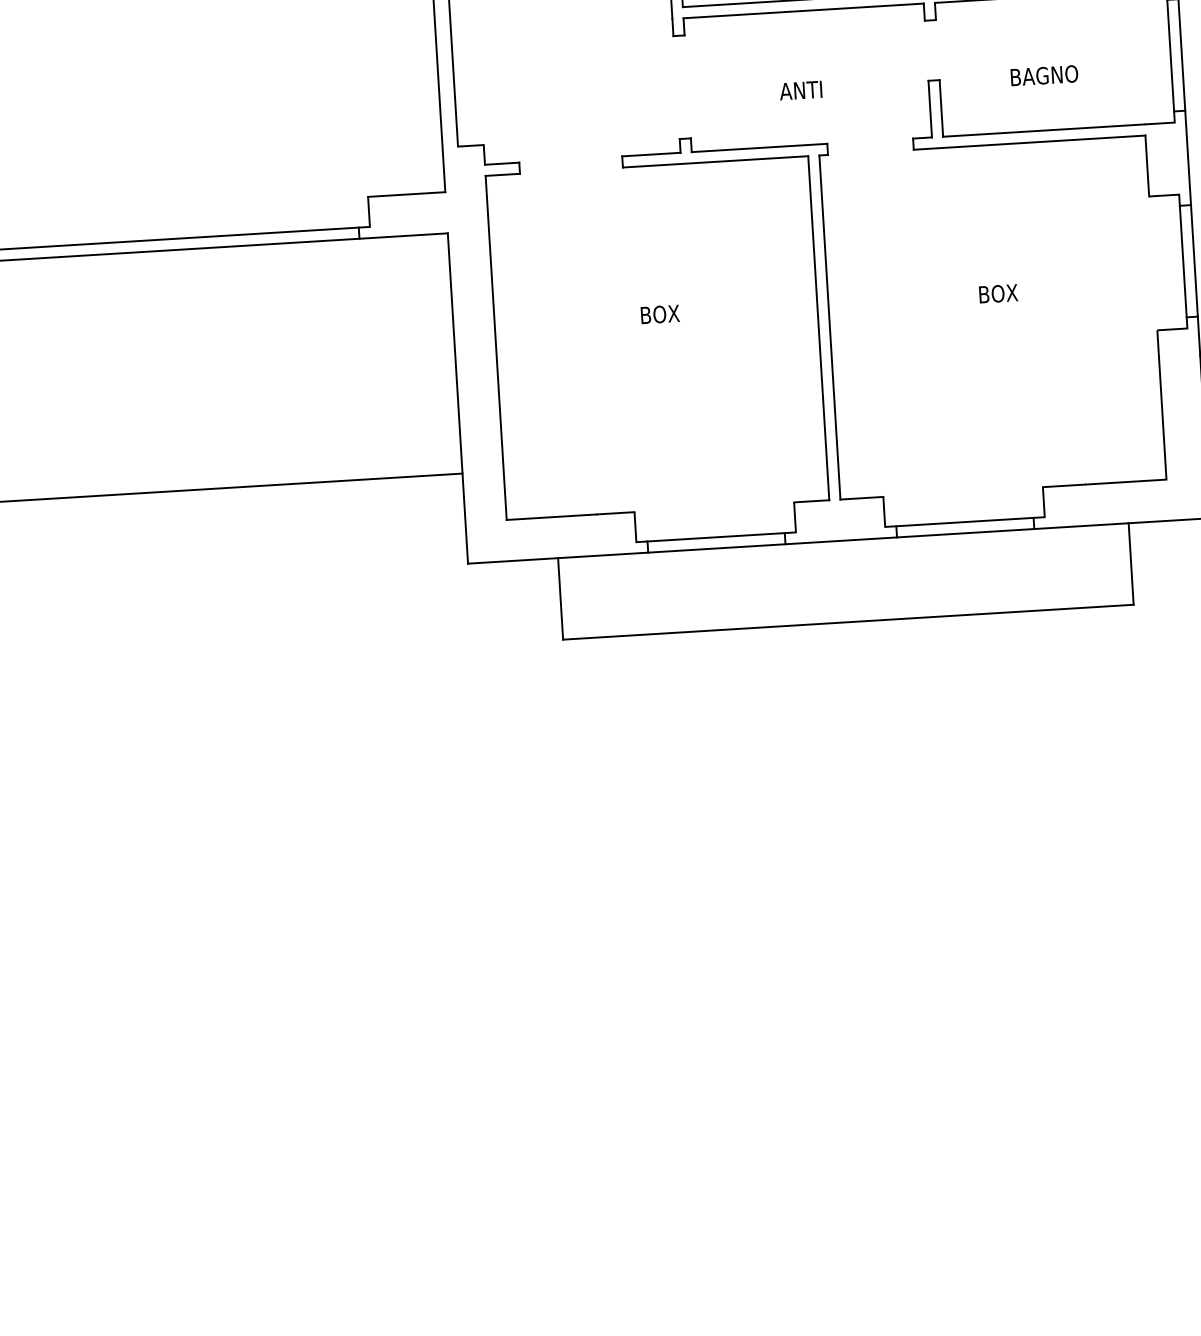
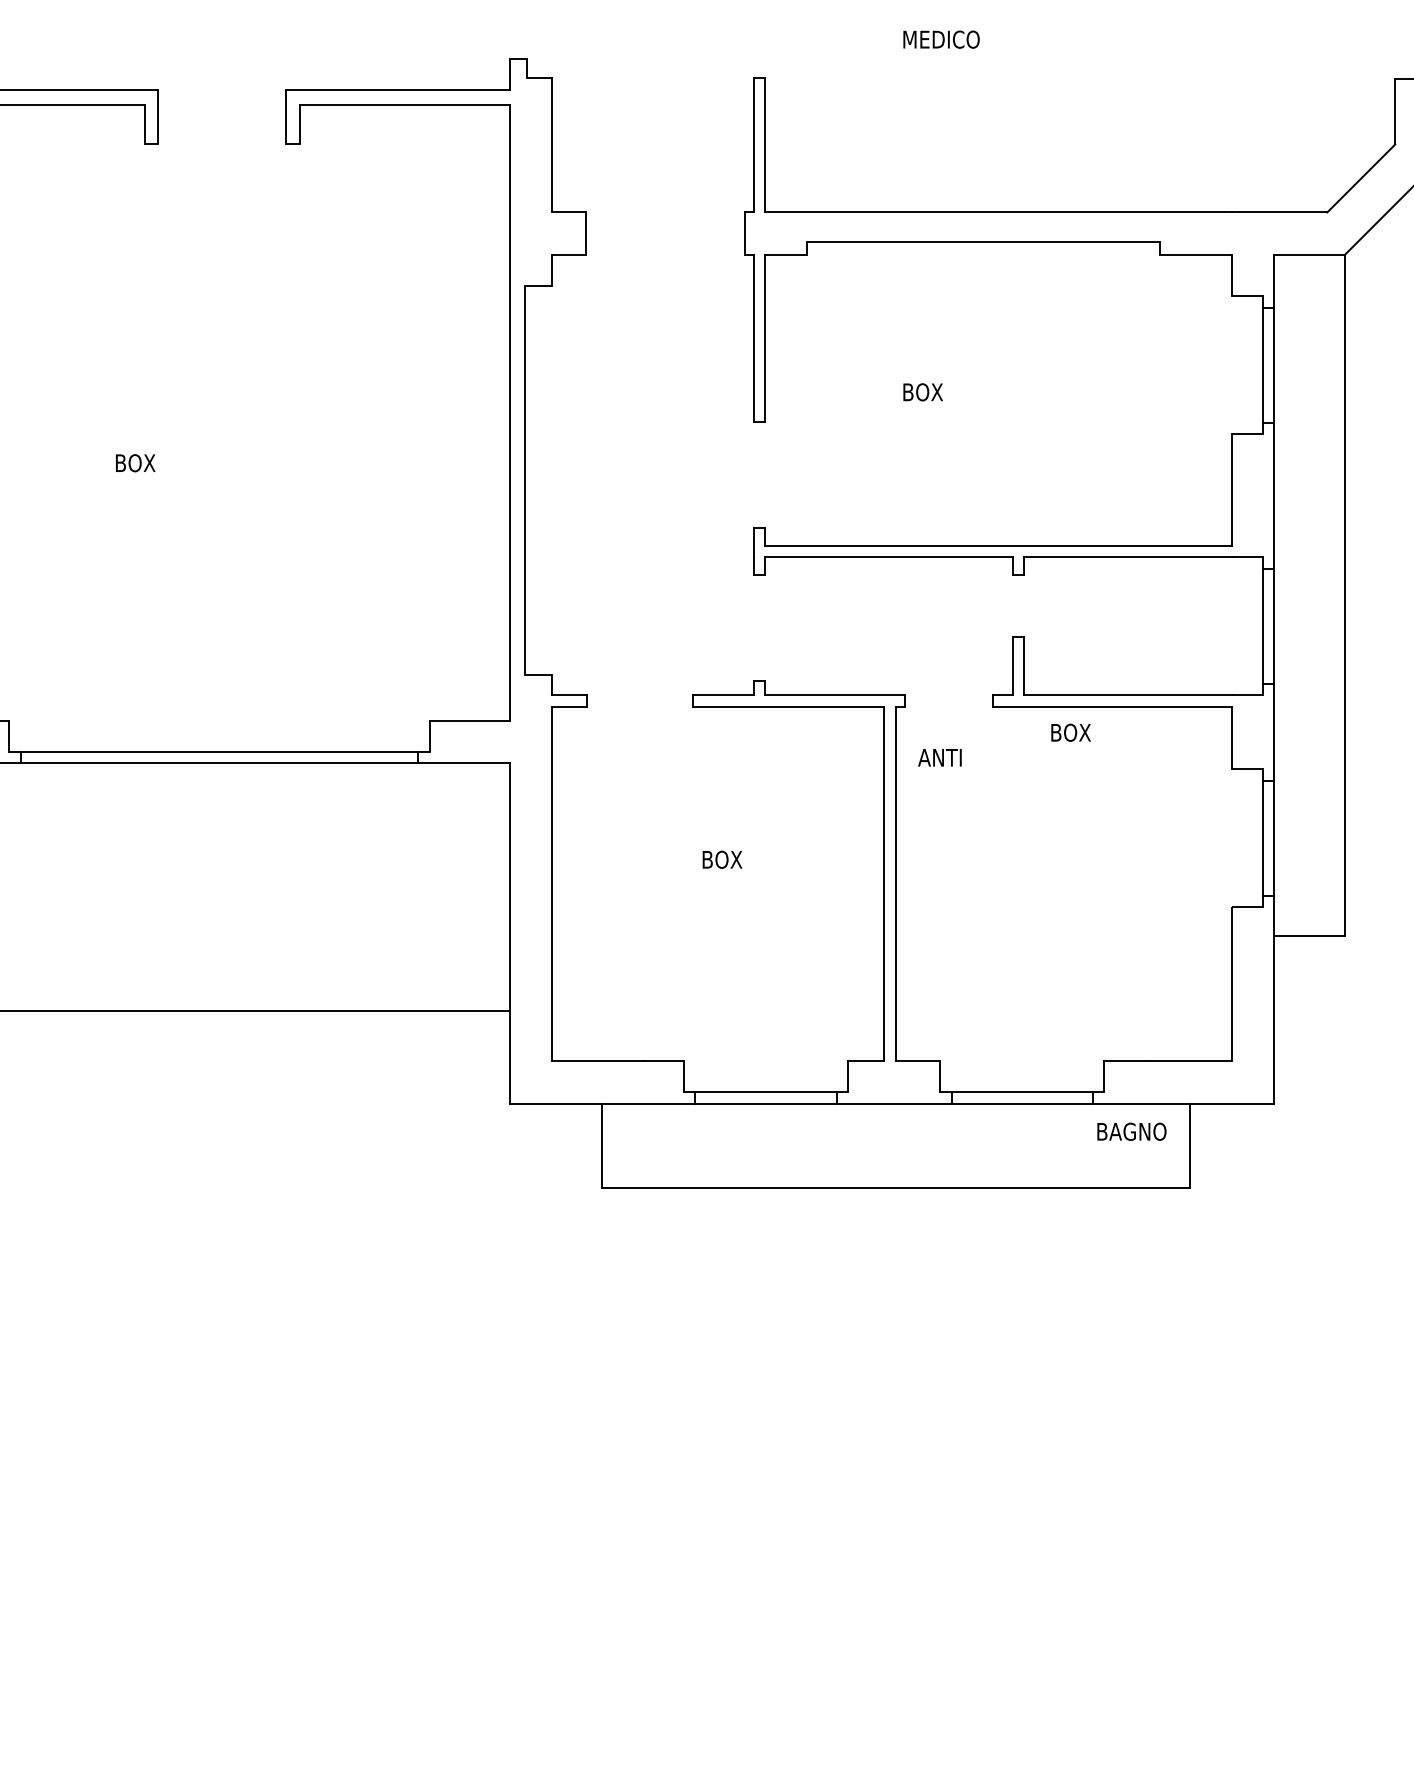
text: (1044, 75) -> (1131, 1131), moved
text: (800, 90) -> (939, 757), moved
text: (997, 293) -> (1070, 732), moved

